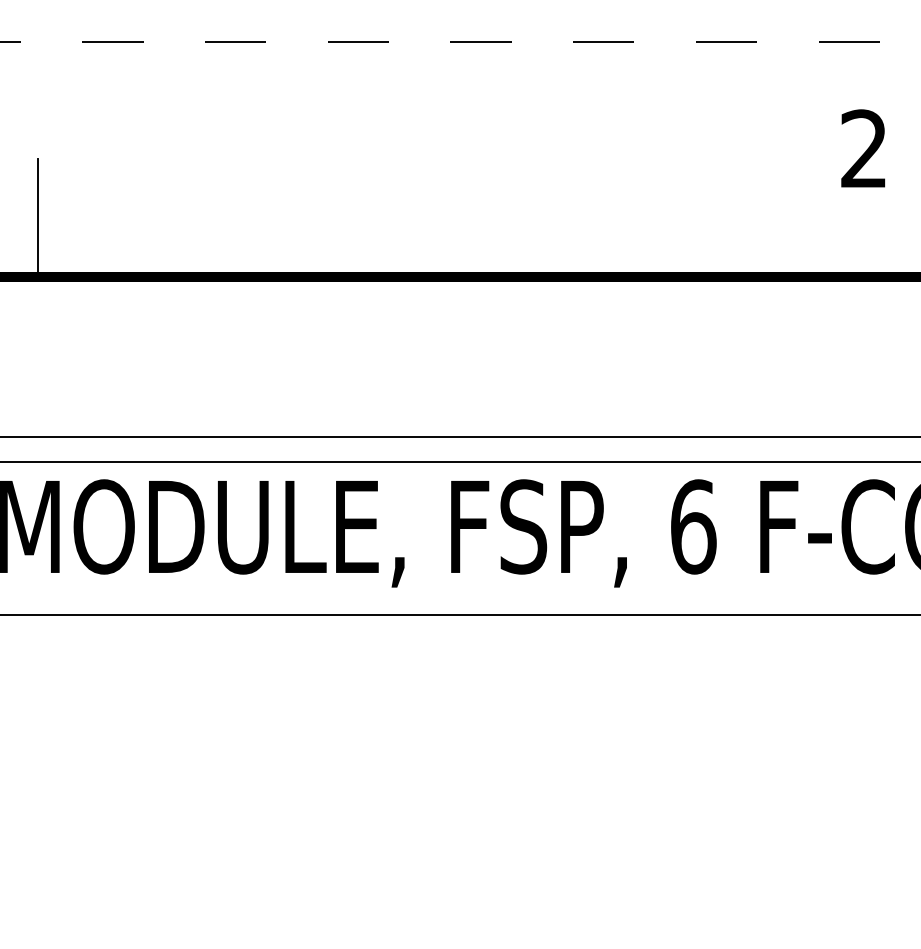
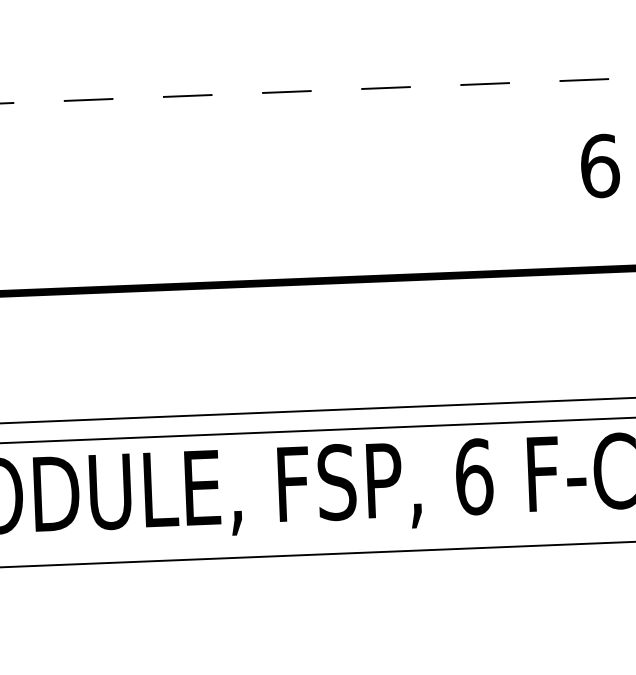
text: (864, 148) -> (600, 165), 2 -> 6

